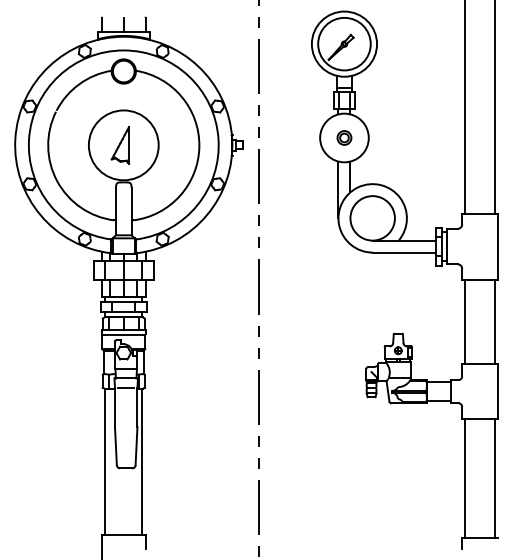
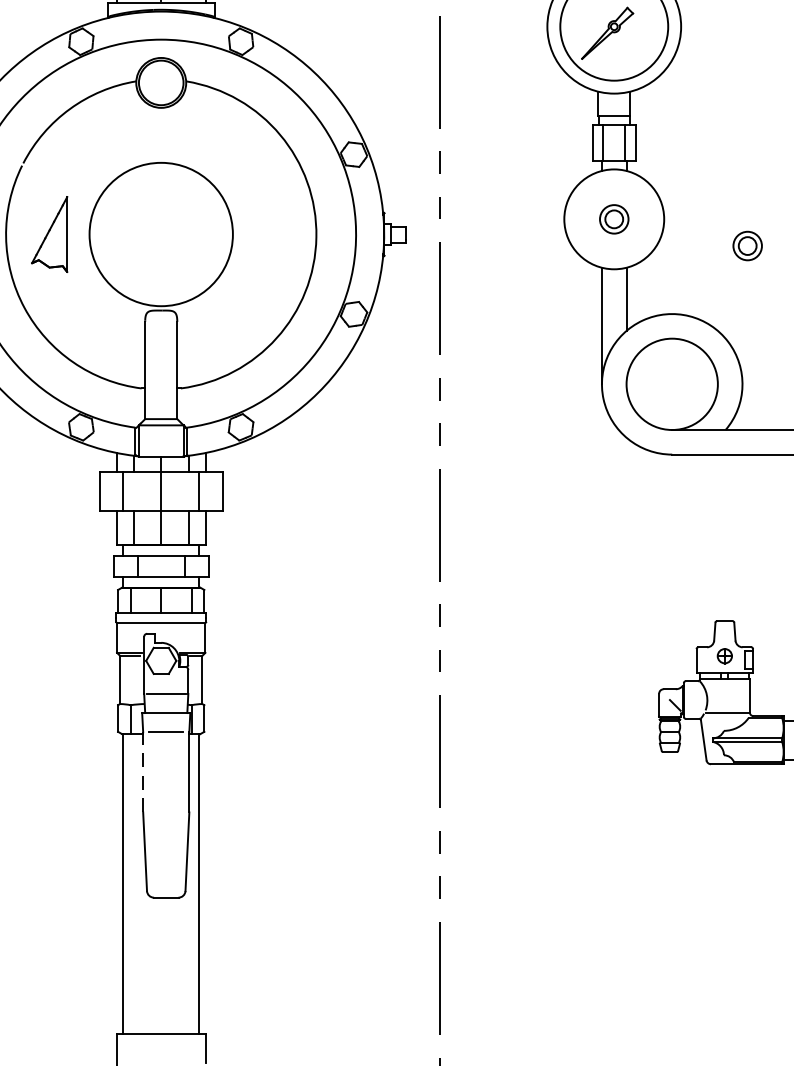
part: (120, 145) -> (49, 234), moved
part: (409, 150) -> (747, 245), added
line: (114, 407) -> (142, 772), solid -> dashed

